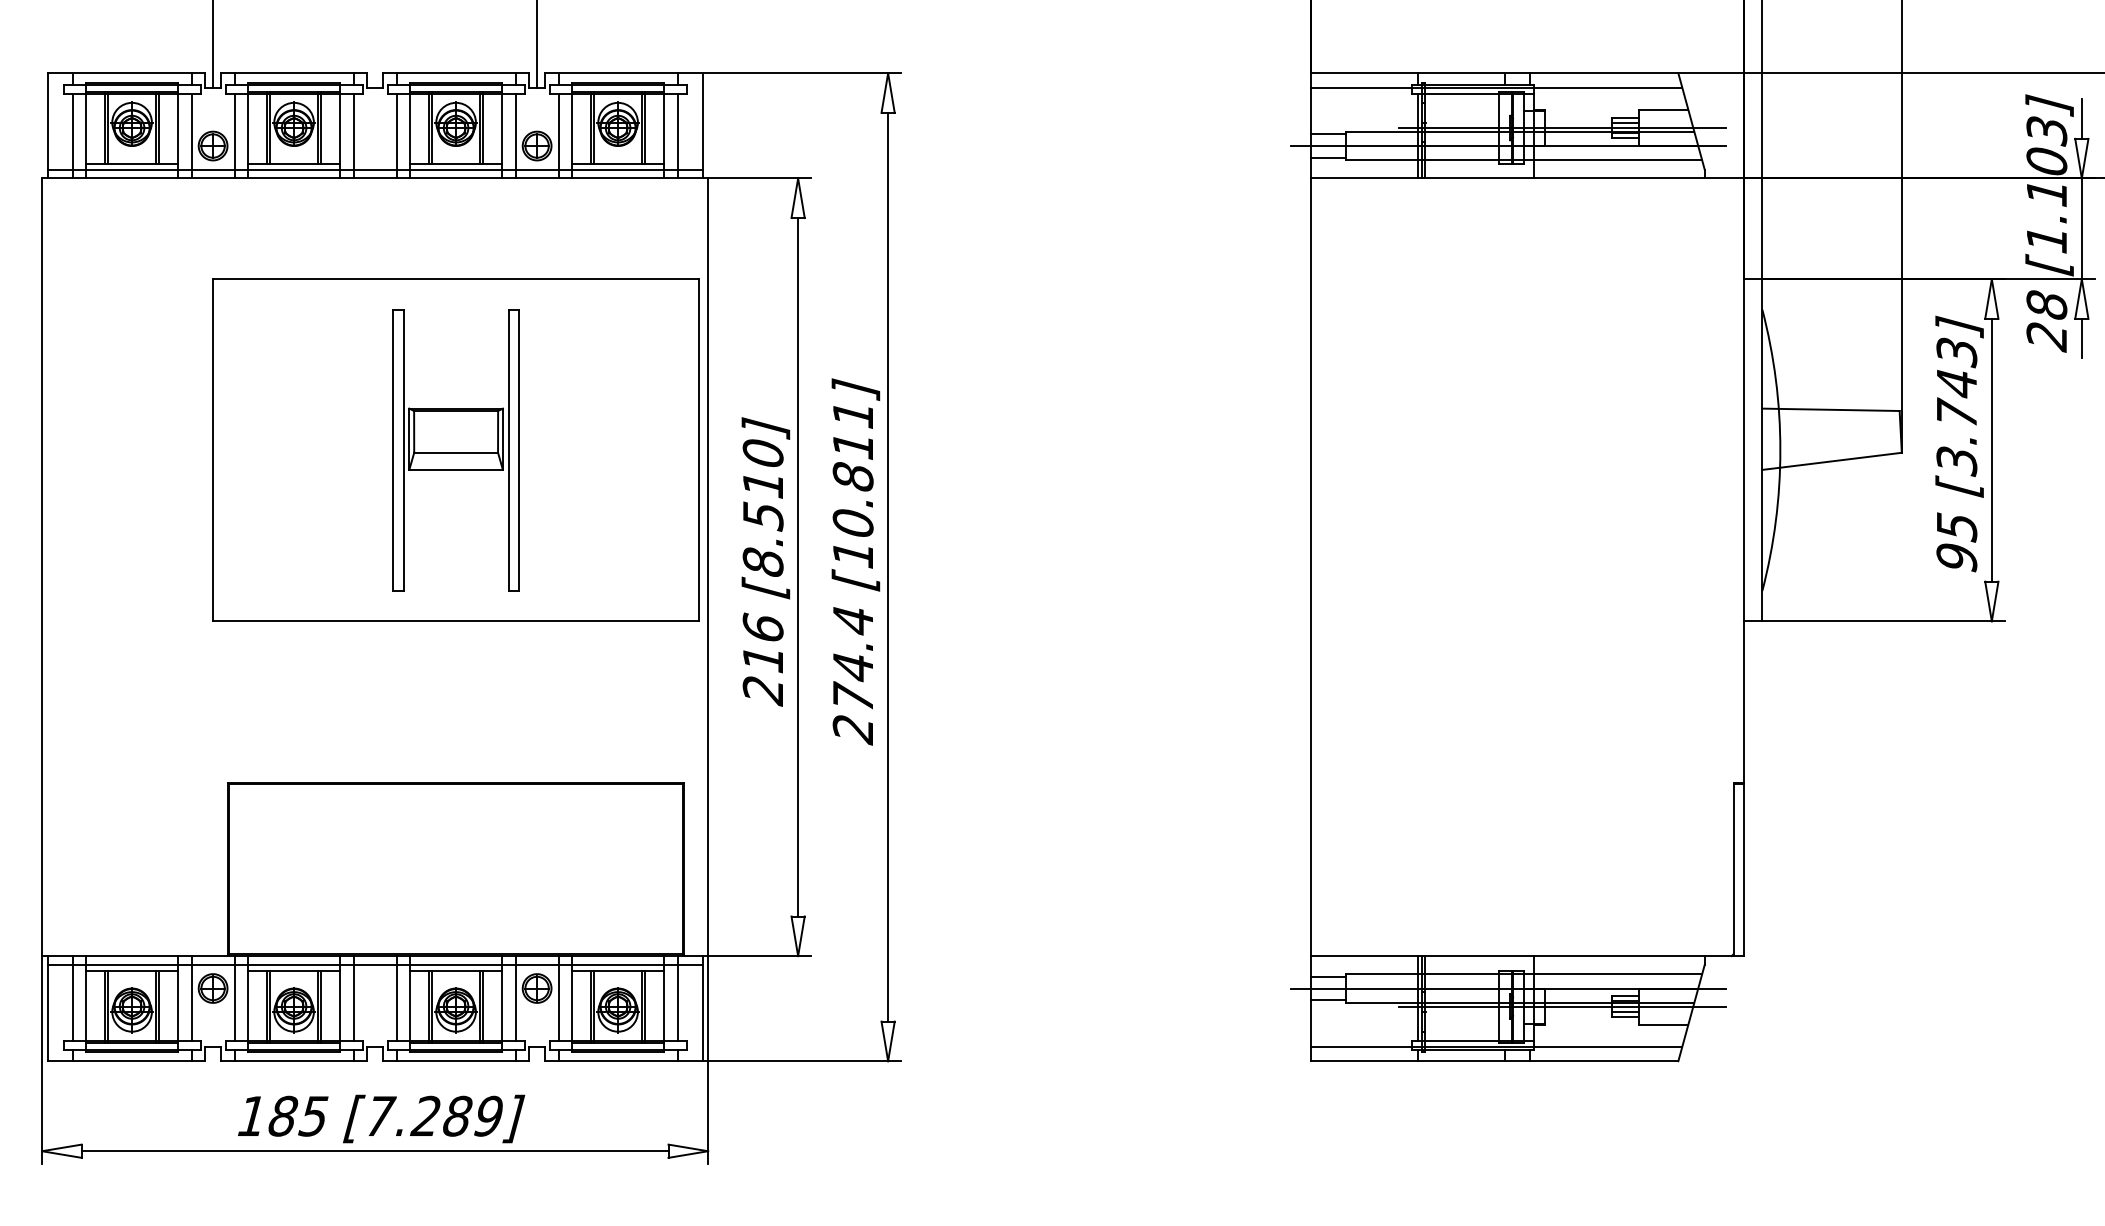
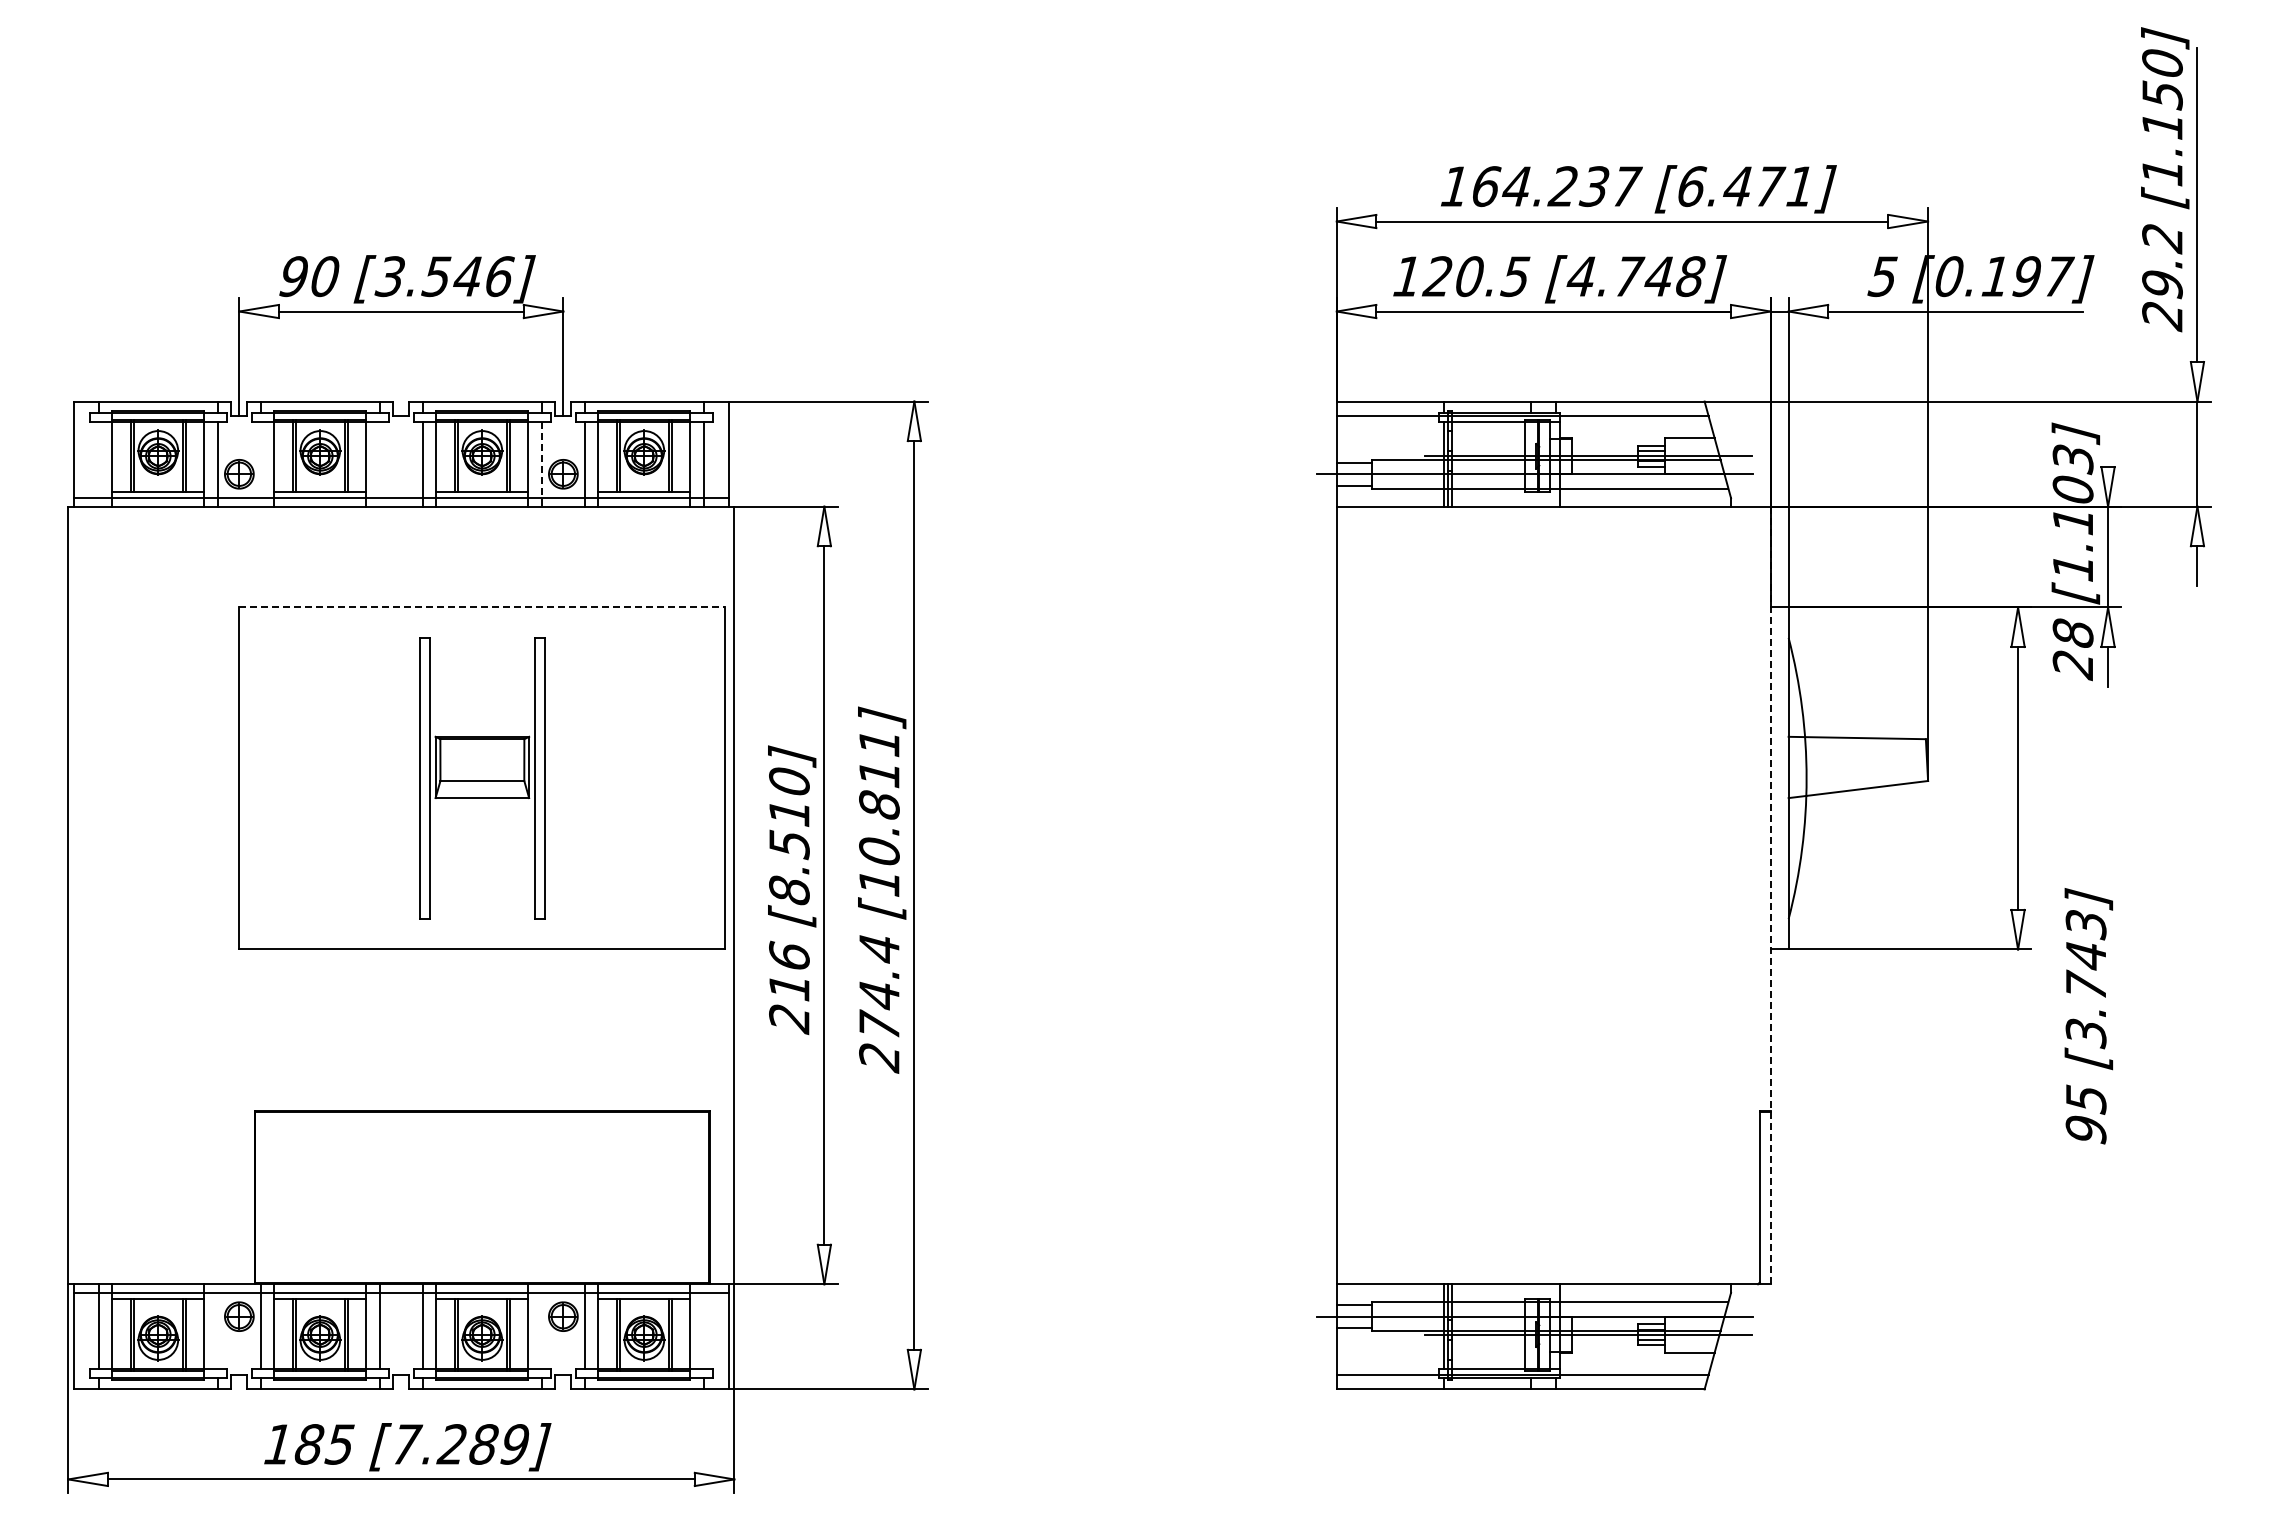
line: (2082, 119) -> (2108, 447), removed
line: (72, 136) -> (98, 464), removed
line: (234, 136) -> (260, 464), removed
line: (353, 136) -> (379, 464), removed
line: (515, 136) -> (541, 464), solid -> dashed
line: (456, 279) -> (482, 607), solid -> dashed
text: (1959, 444) -> (2088, 1016), moved
line: (1744, 567) -> (1770, 895), solid -> dashed
line: (191, 998) -> (217, 1326), removed
line: (515, 998) -> (541, 1326), removed
line: (677, 998) -> (703, 1326), removed

